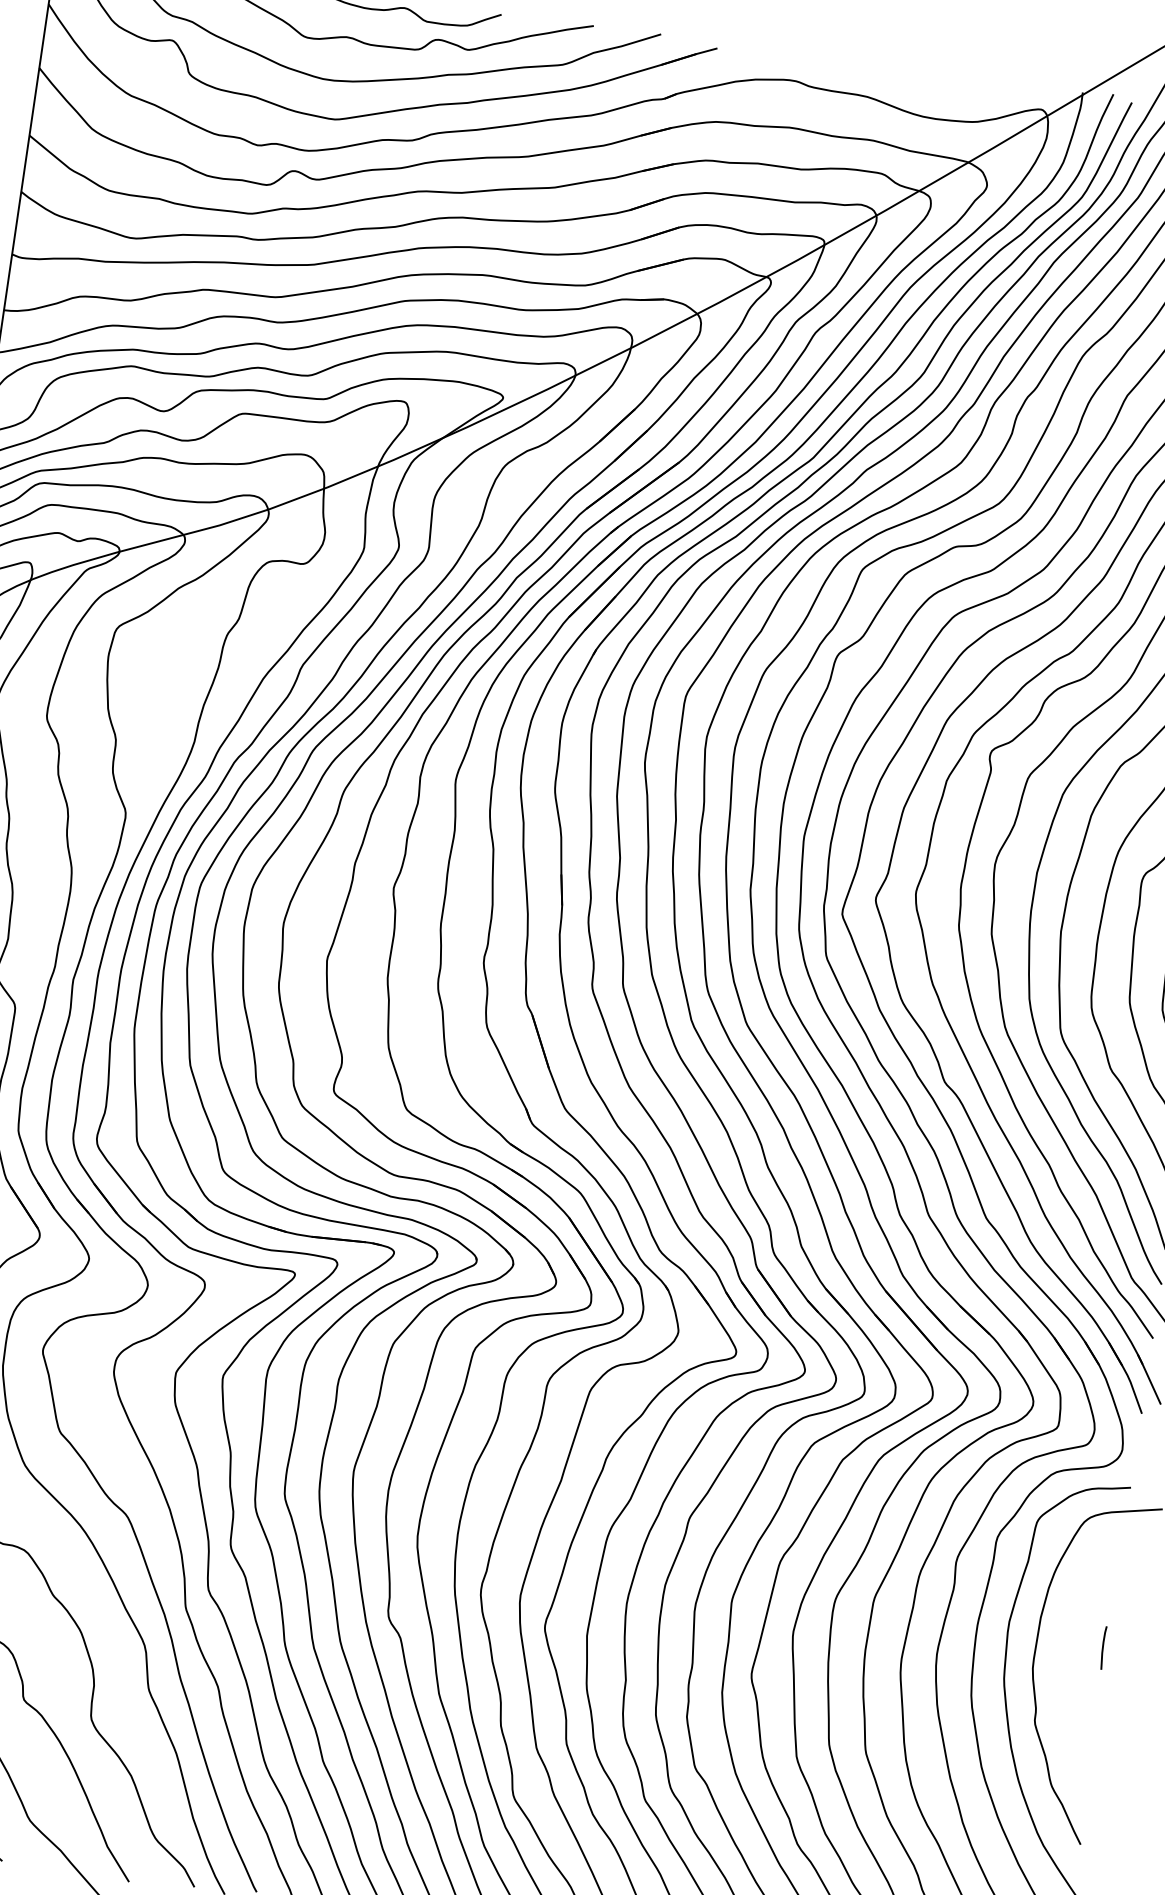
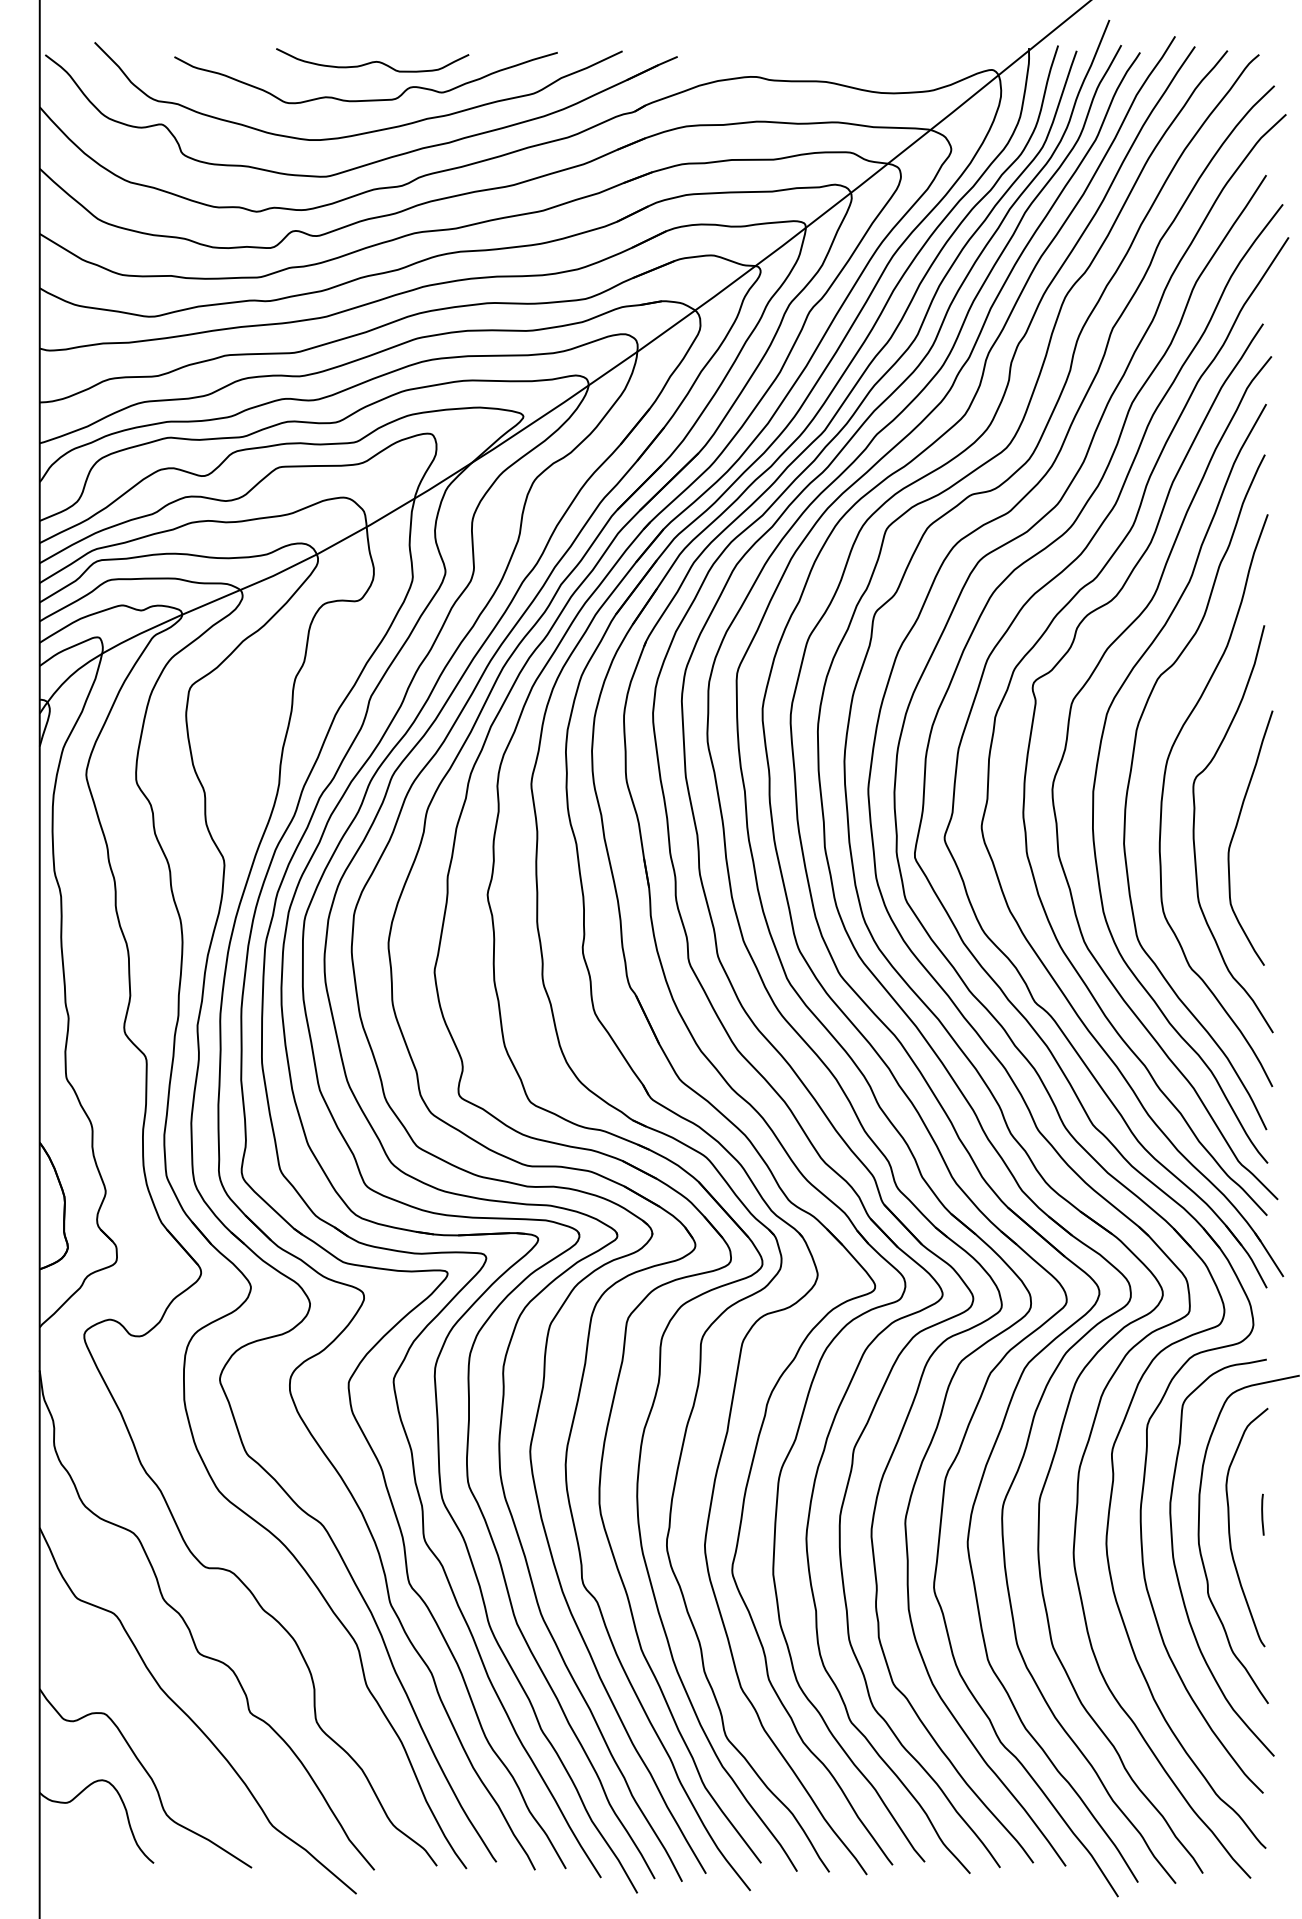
curve: (1067, 1660) -> (1230, 1531), added

